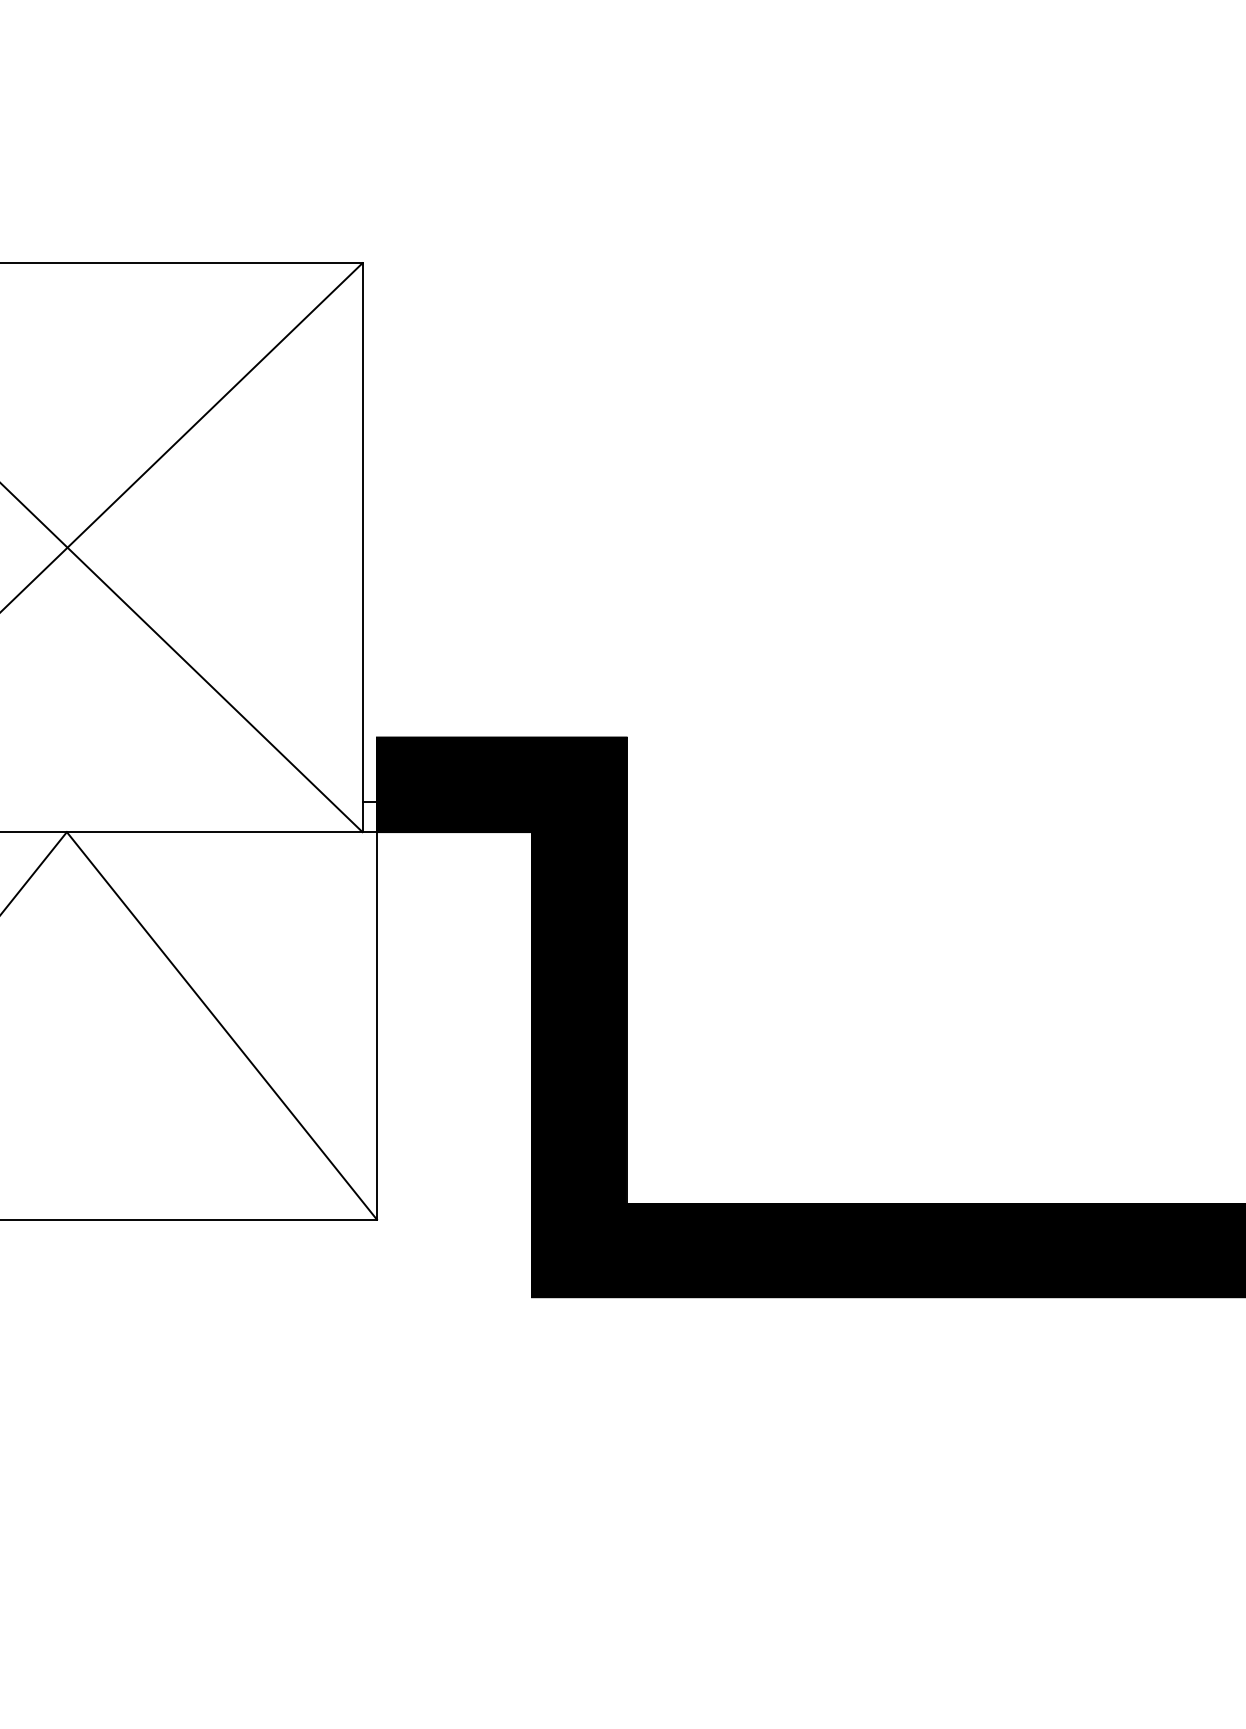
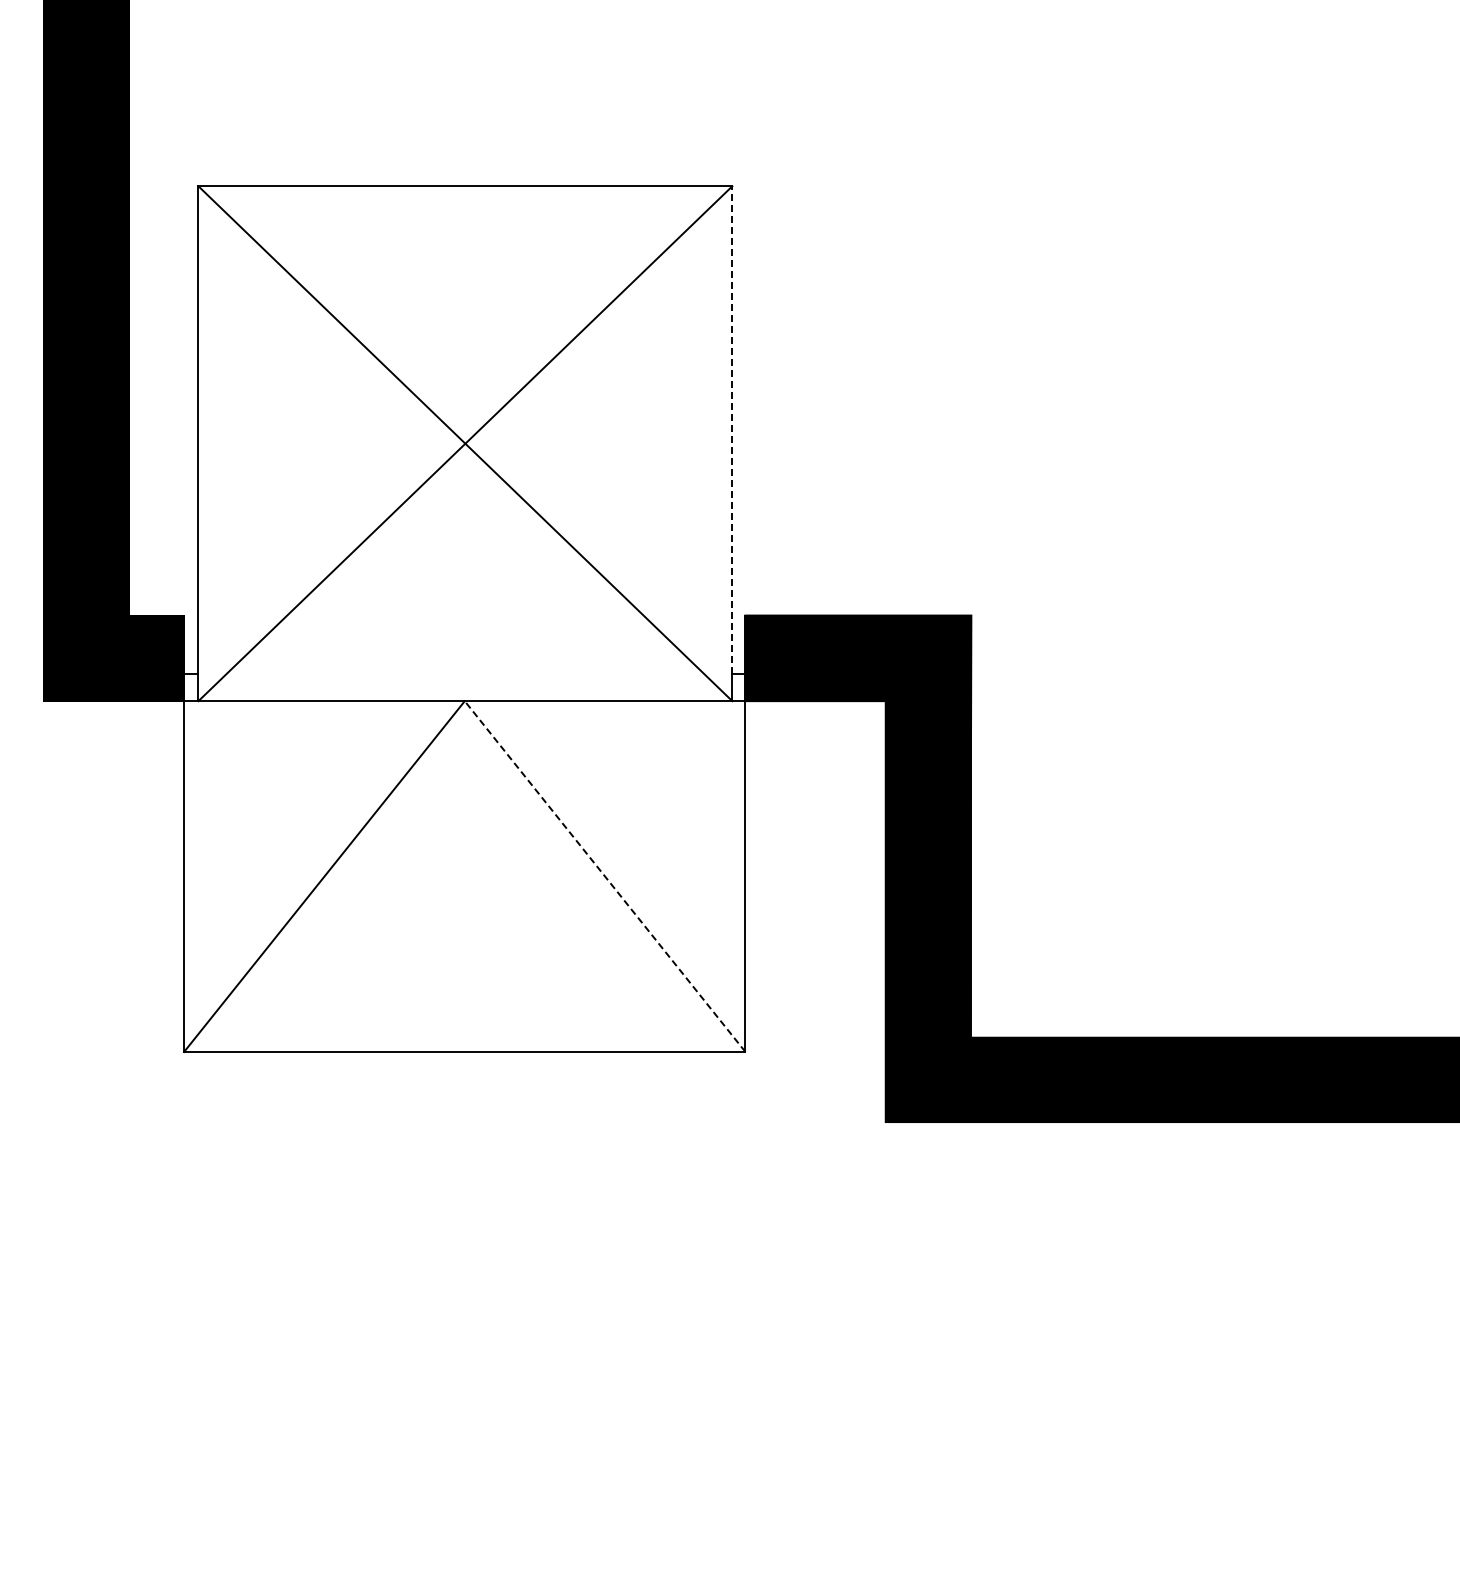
line: (362, 533) -> (732, 430), solid -> dashed
line: (222, 1025) -> (605, 876), solid -> dashed

